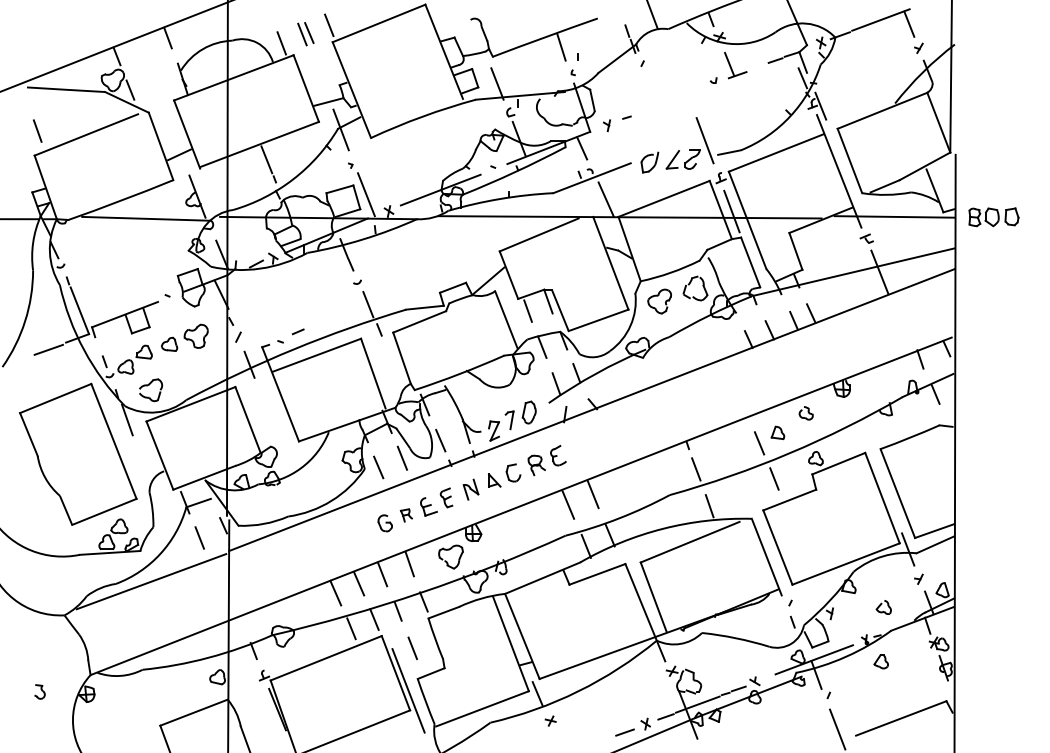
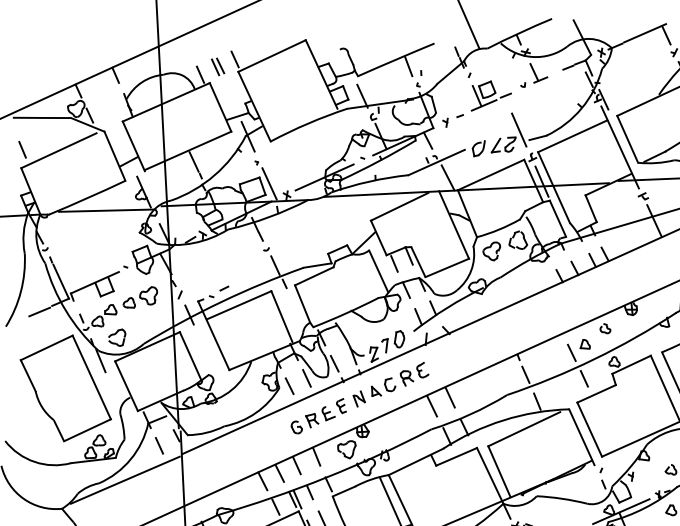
part: (669, 92) -> (490, 95), added
part: (406, 515) -> (312, 420), size x1.43
line: (380, 619) -> (297, 499), added

